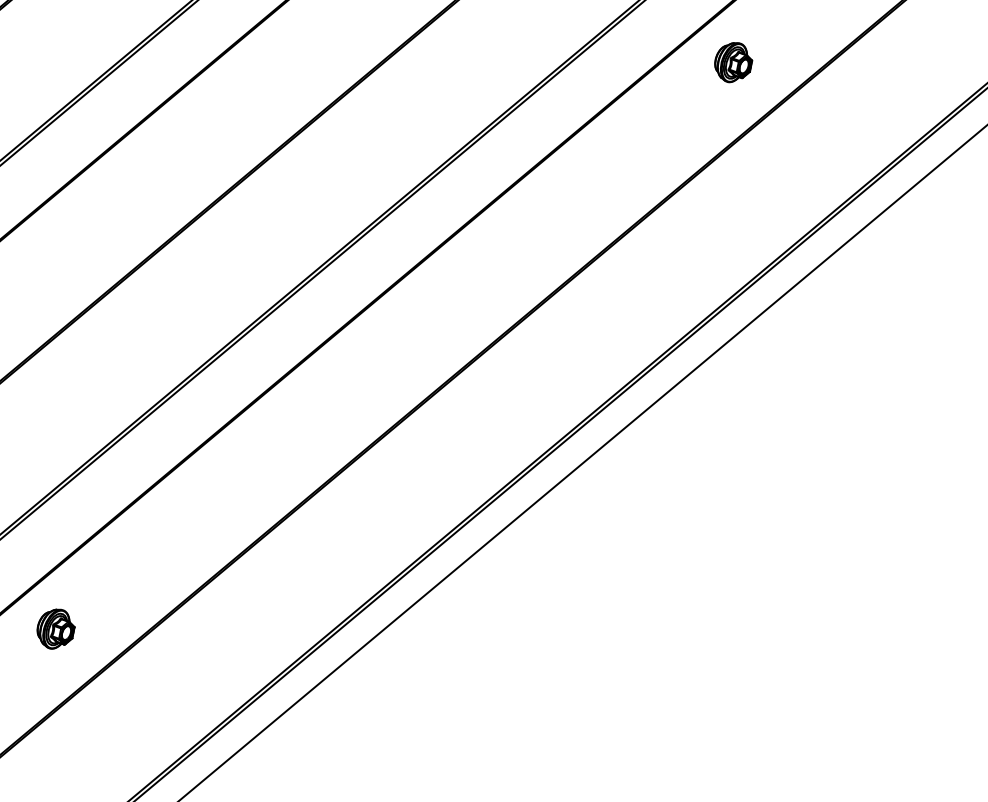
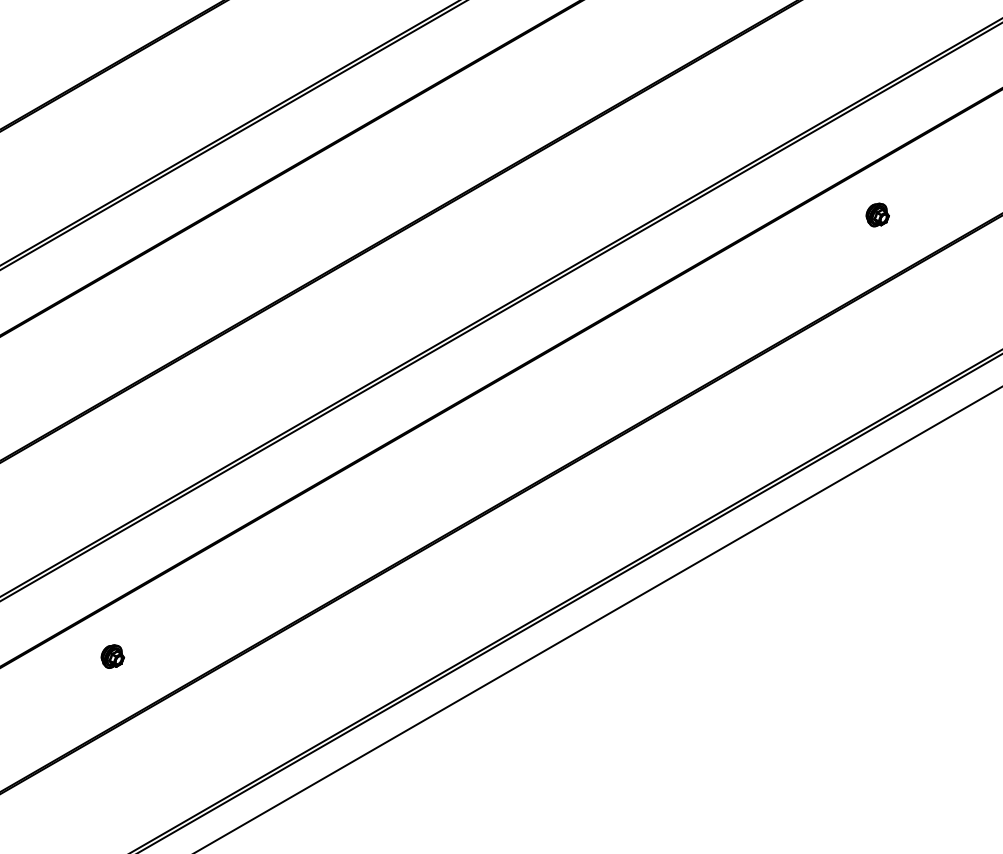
part: (733, 61) -> (877, 214), size x0.6
part: (55, 628) -> (112, 656), size x0.6

